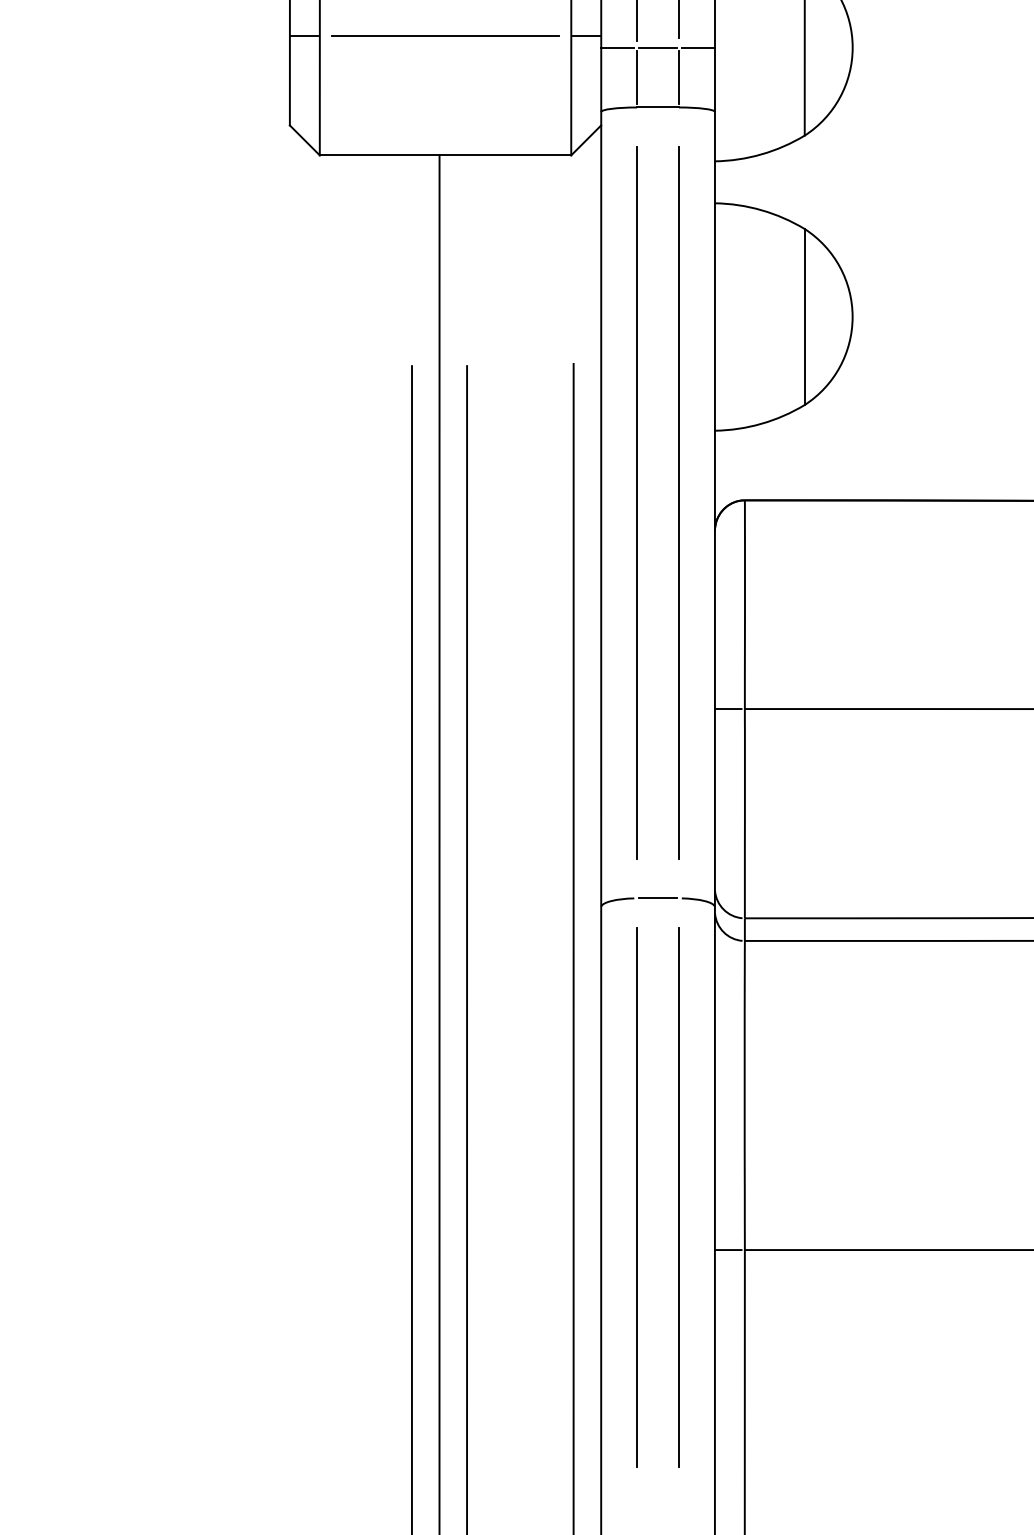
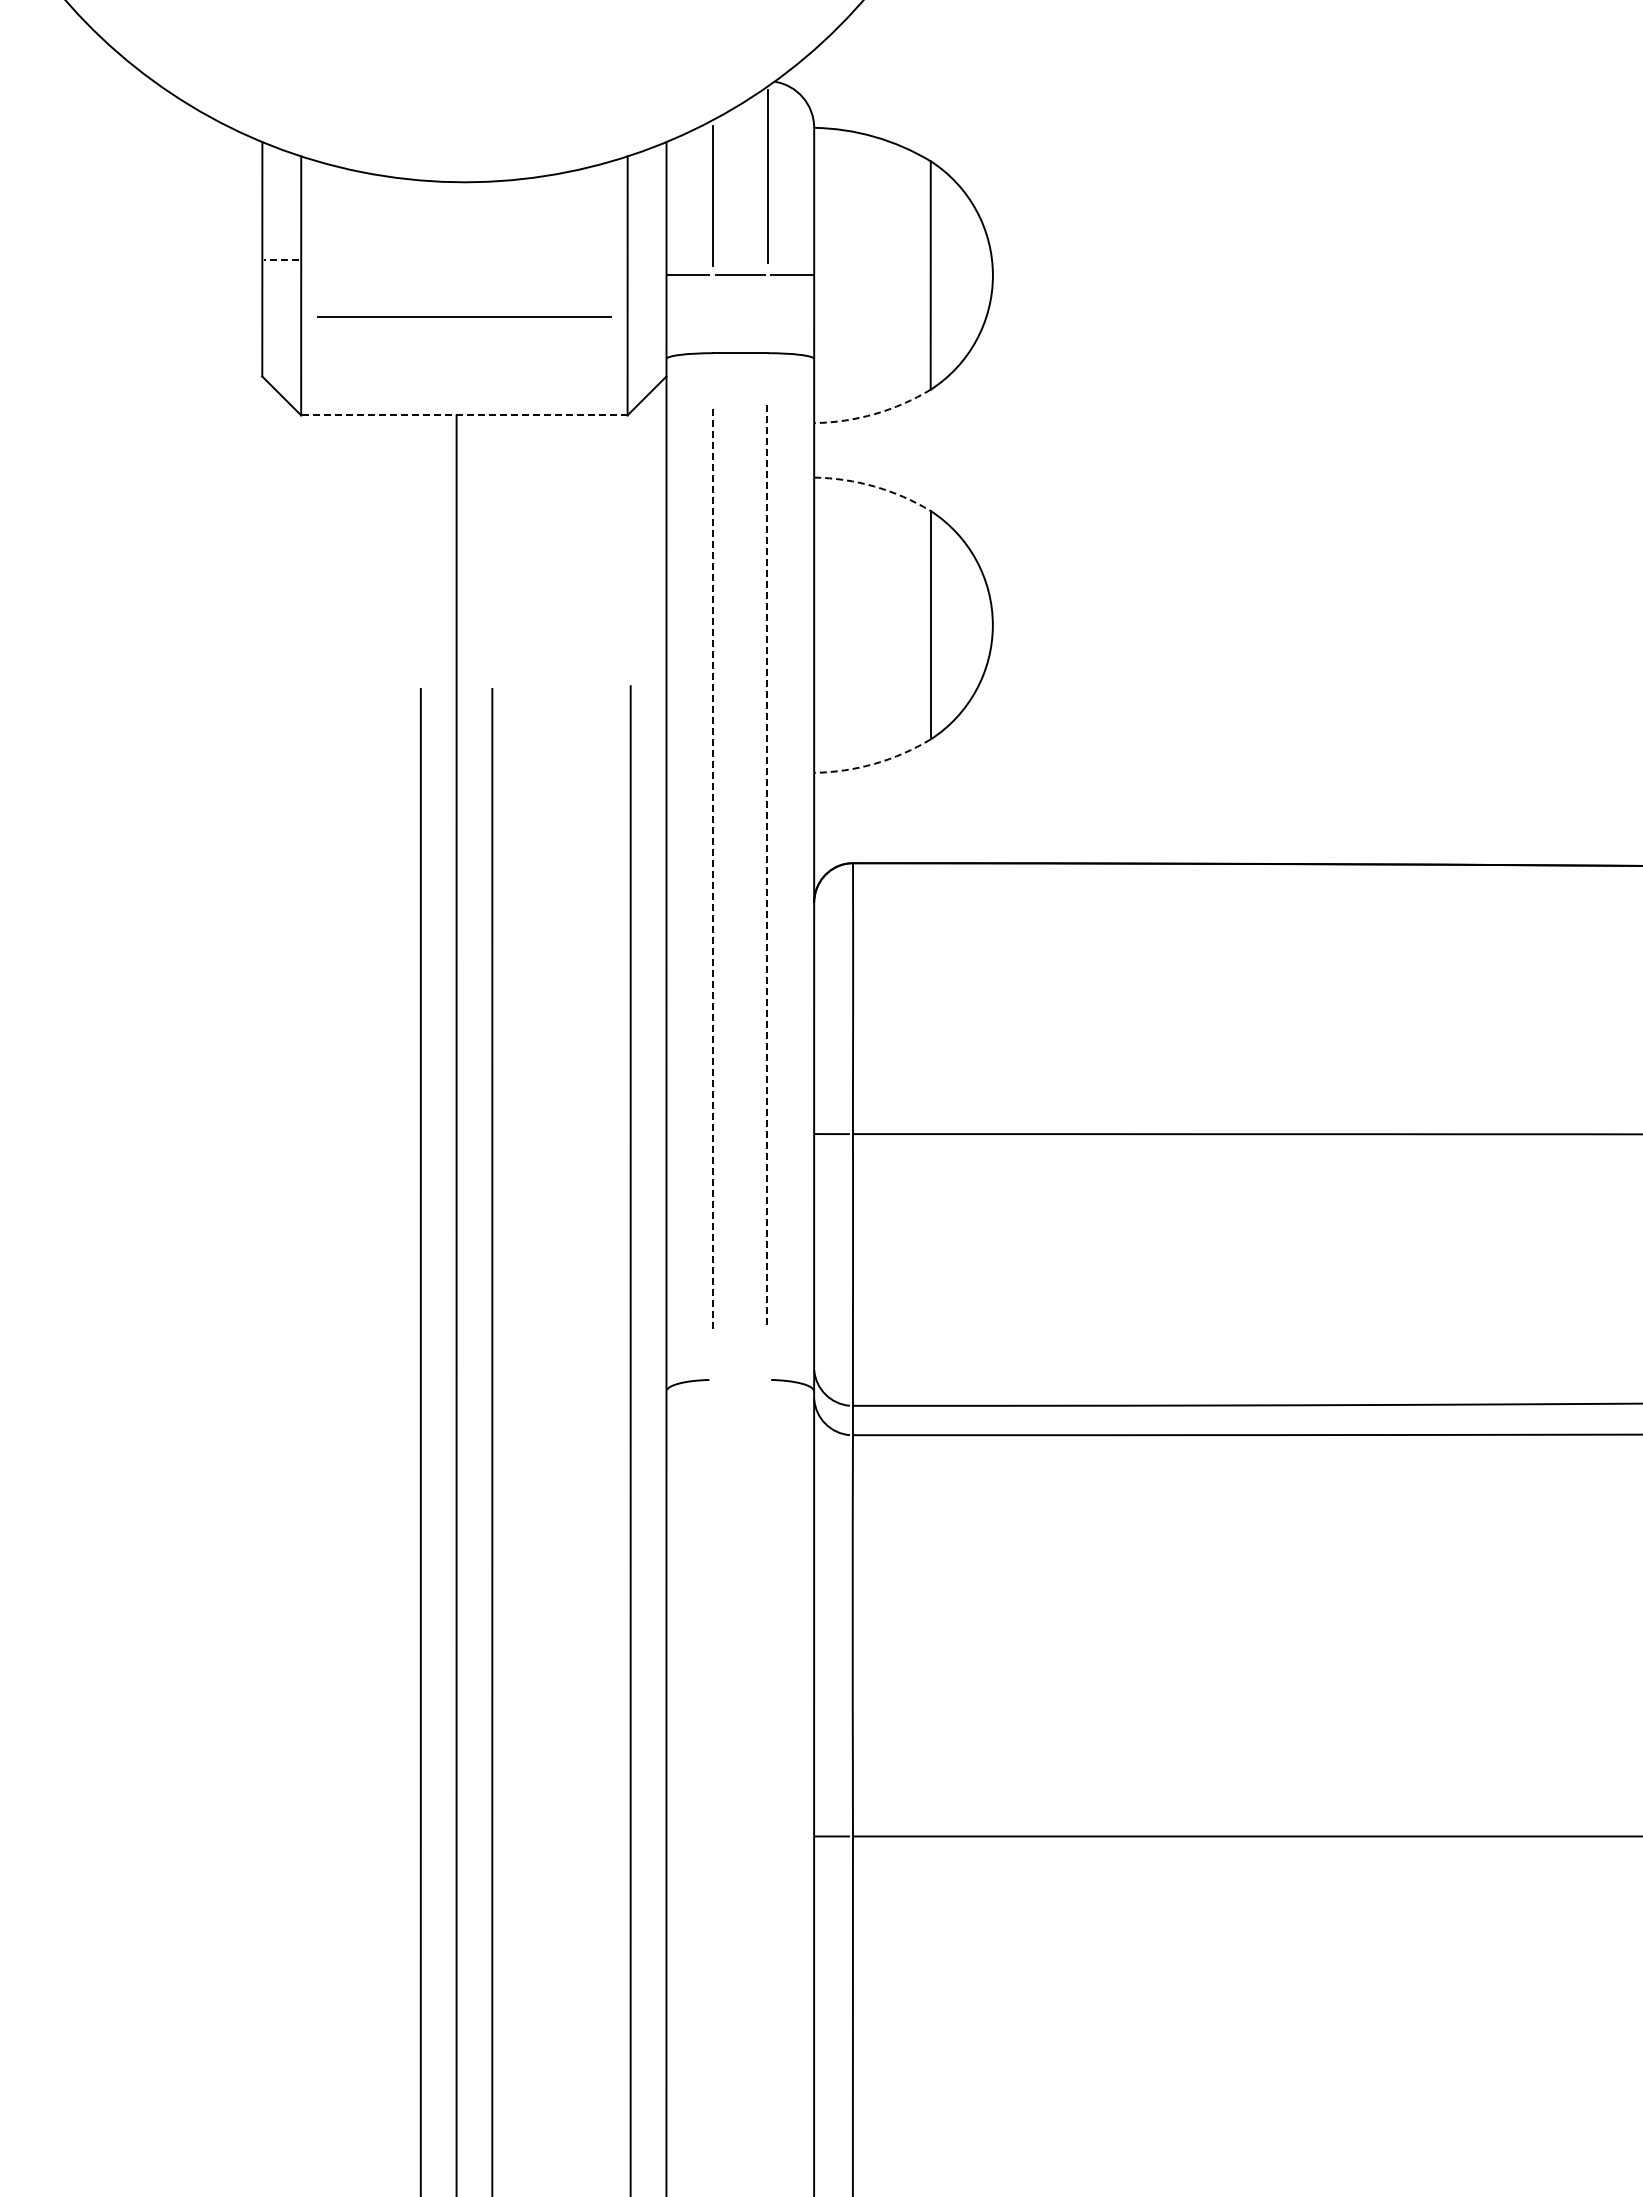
line: (304, 35) -> (281, 259), solid -> dashed
line: (445, 35) -> (464, 316), moved
line: (585, 35) -> (646, 259), removed
line: (637, 77) -> (713, 314), removed
line: (679, 77) -> (767, 314), removed
arc: (761, 154) -> (874, 414), solid -> dashed
line: (444, 155) -> (463, 415), solid -> dashed
arc: (761, 210) -> (874, 486), solid -> dashed
arc: (761, 423) -> (874, 763), solid -> dashed
line: (637, 502) -> (713, 866), solid -> dashed
line: (679, 503) -> (767, 867), solid -> dashed
line: (657, 898) -> (739, 1379), removed
line: (636, 1196) -> (712, 1767), removed
line: (679, 1197) -> (767, 1768), removed

